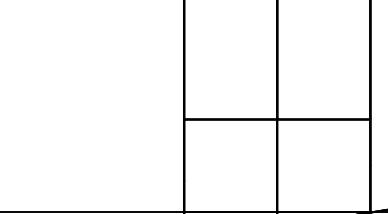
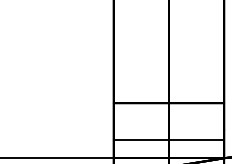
line: (276, 180) -> (168, 139), added

